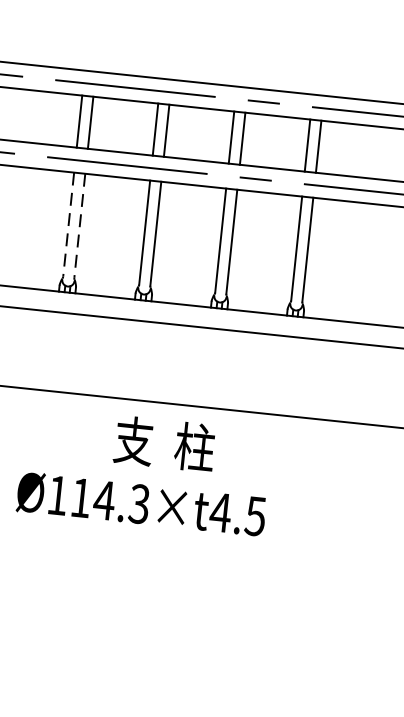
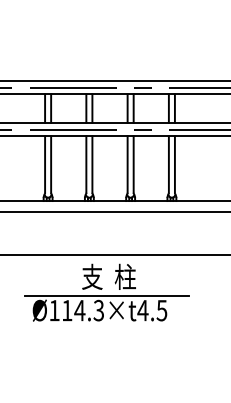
line: (69, 226) -> (45, 165), dashed -> solid
line: (80, 227) -> (51, 165), dashed -> solid
line: (156, 479) -> (106, 296), added

